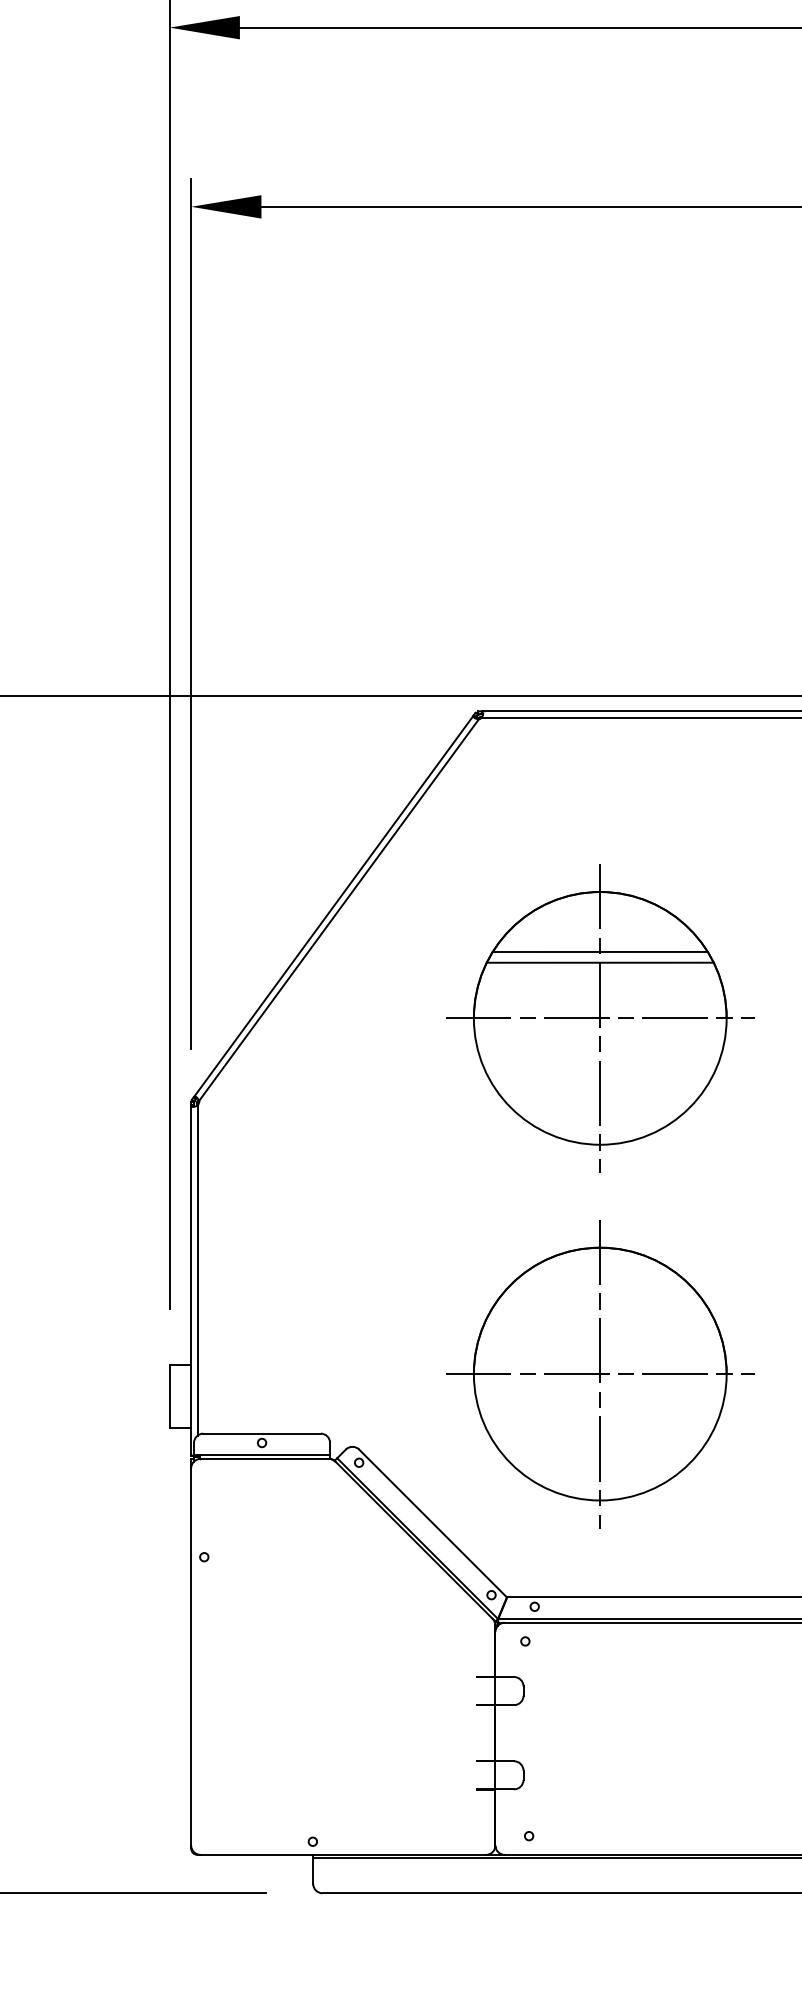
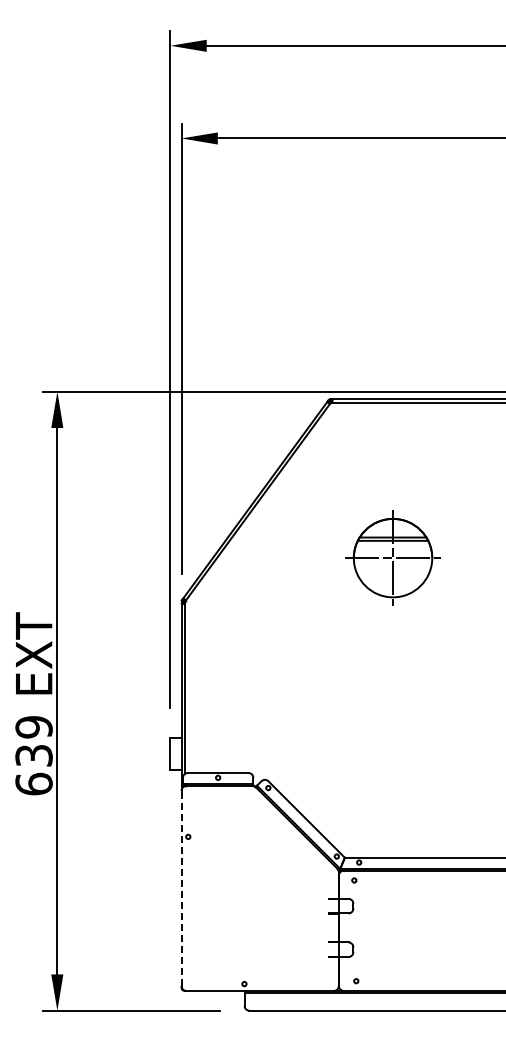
part: (599, 1016) -> (392, 557), size x0.6
part: (599, 1372) -> (392, 741), removed
line: (191, 1656) -> (181, 888), solid -> dashed

